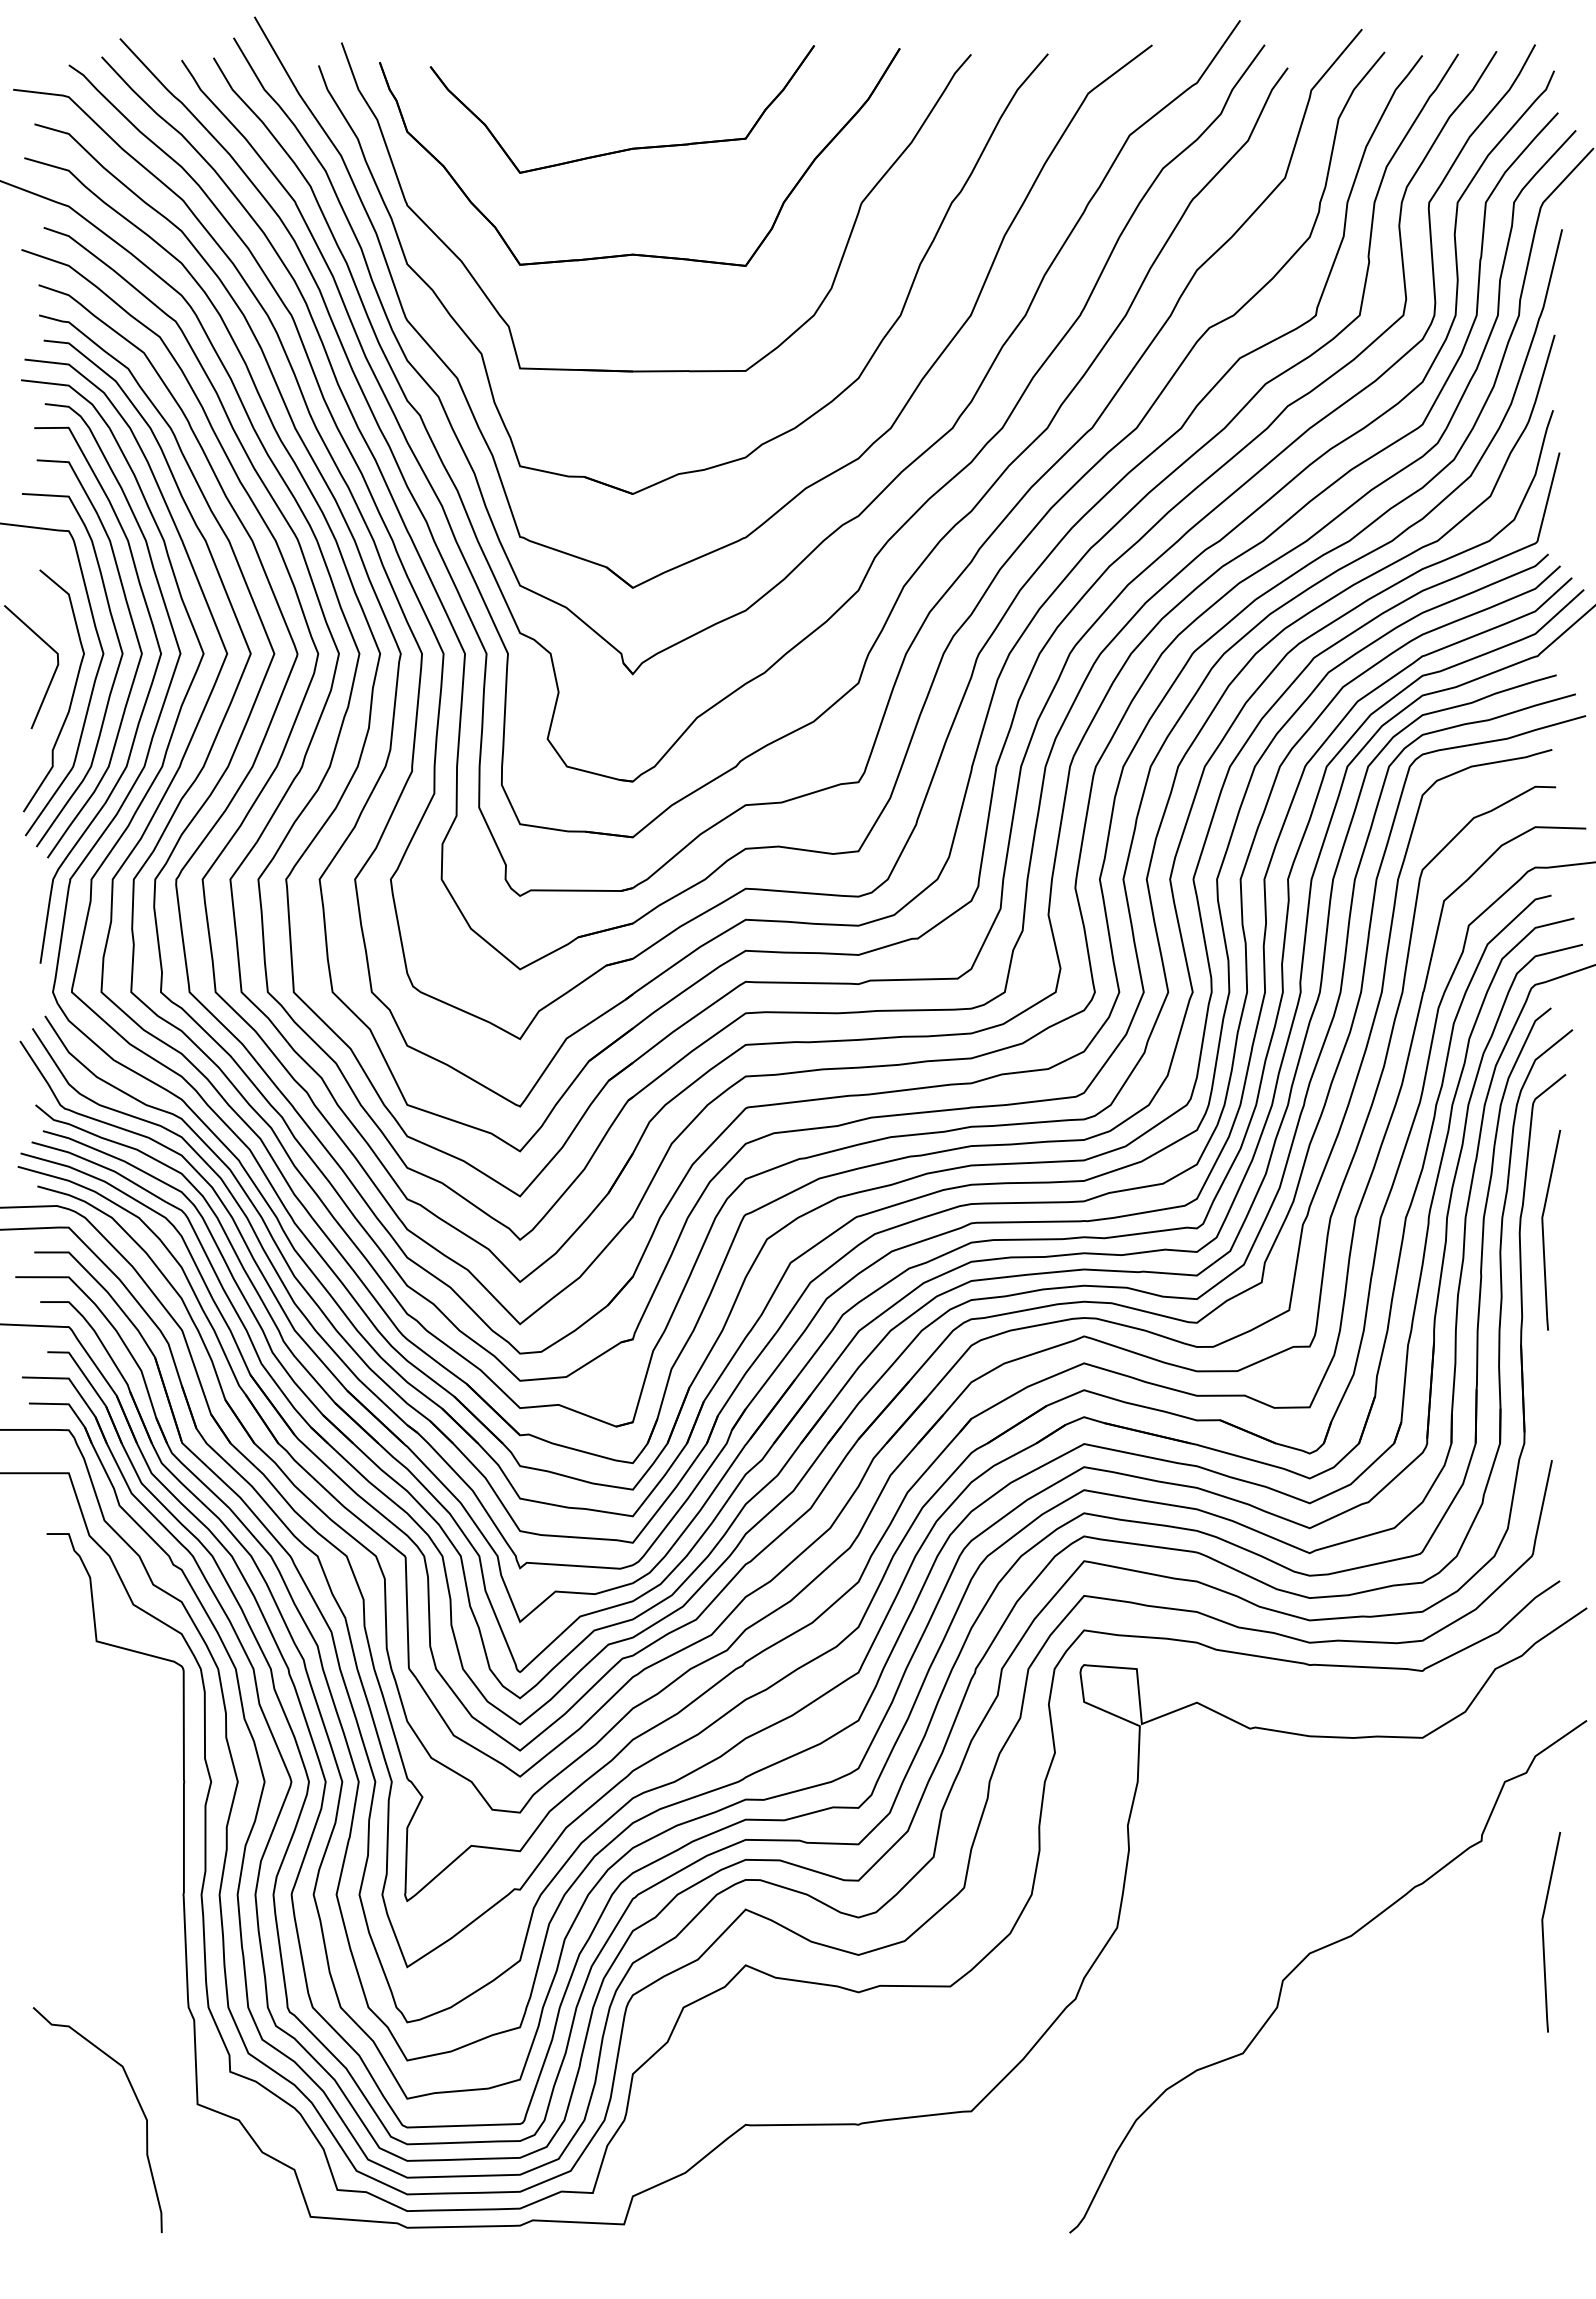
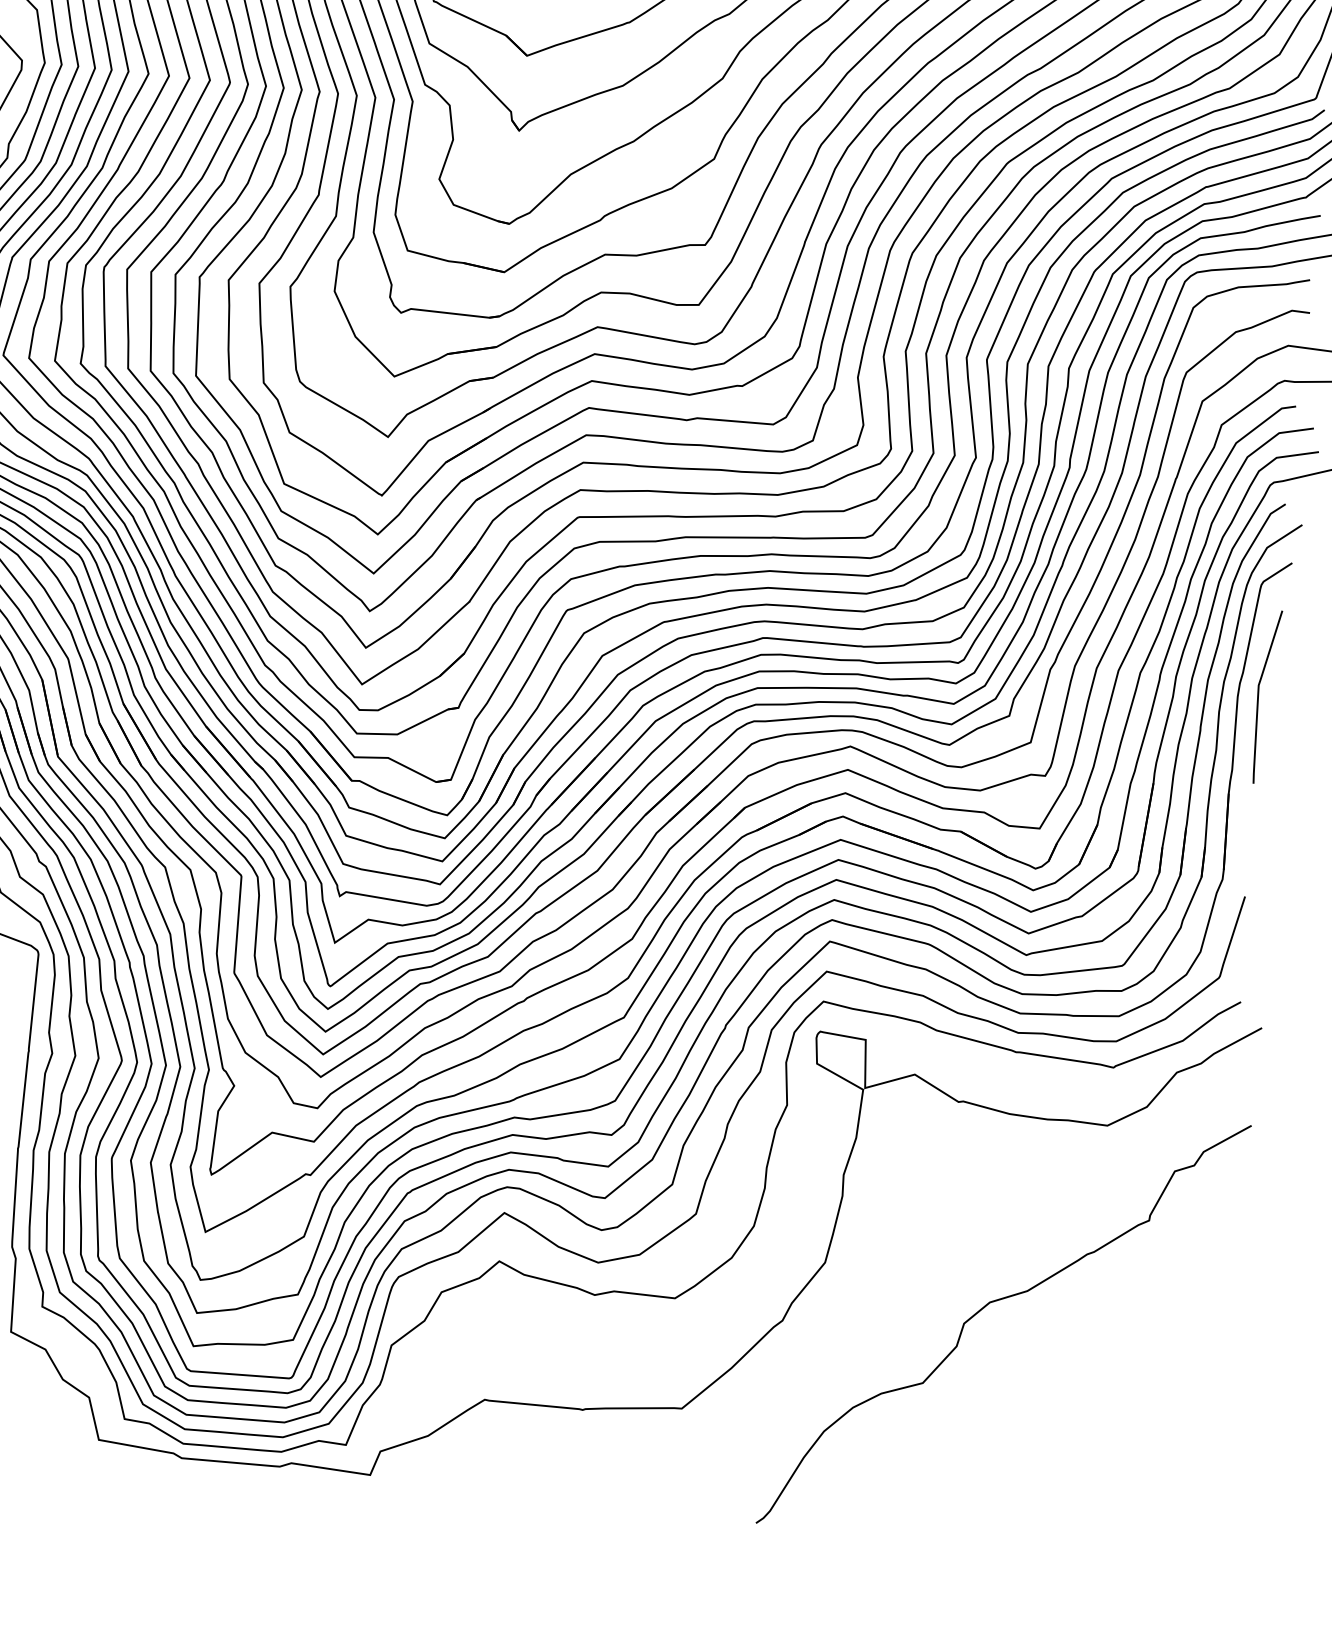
curve: (1543, 1931) -> (1194, 1304), removed

